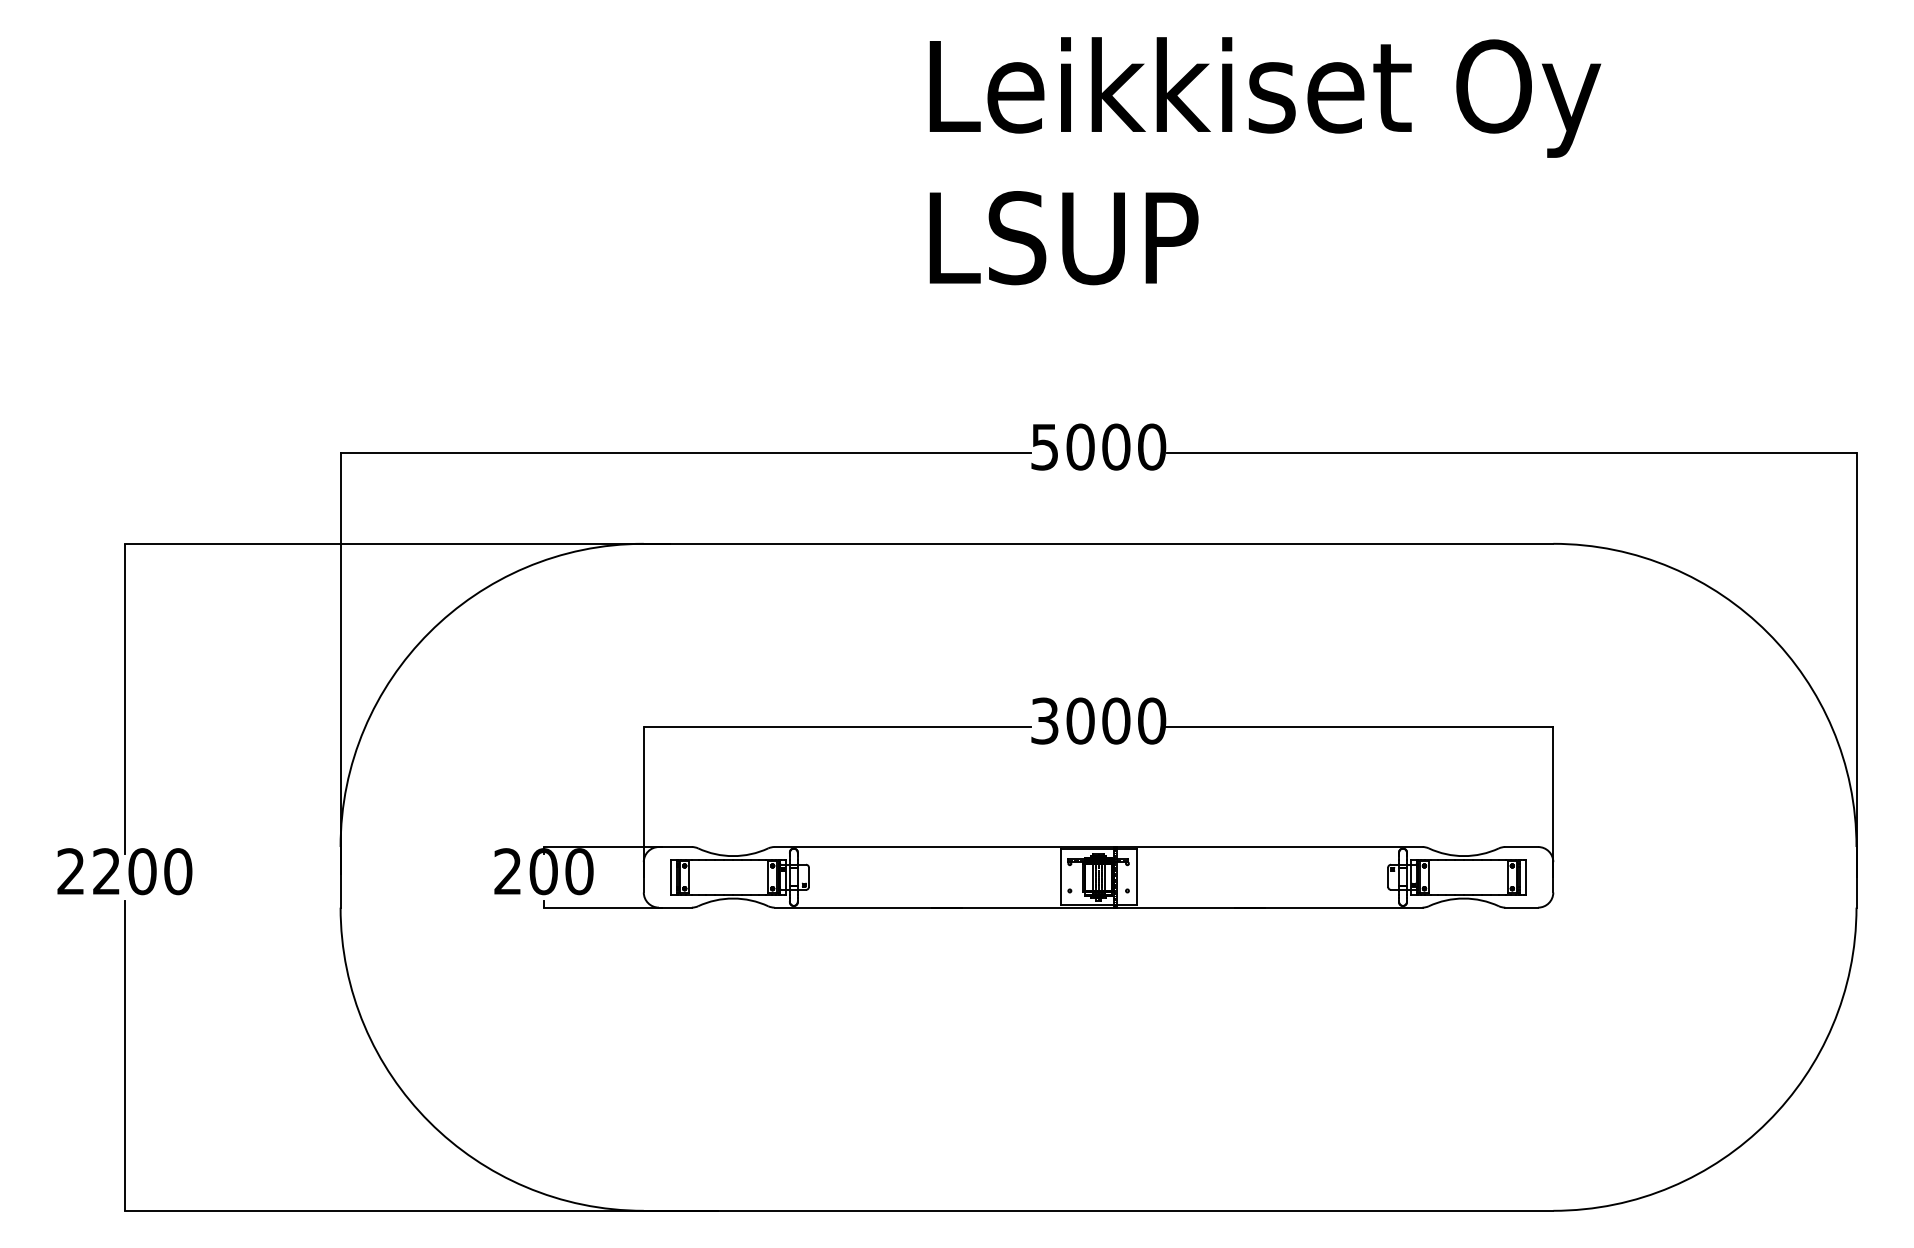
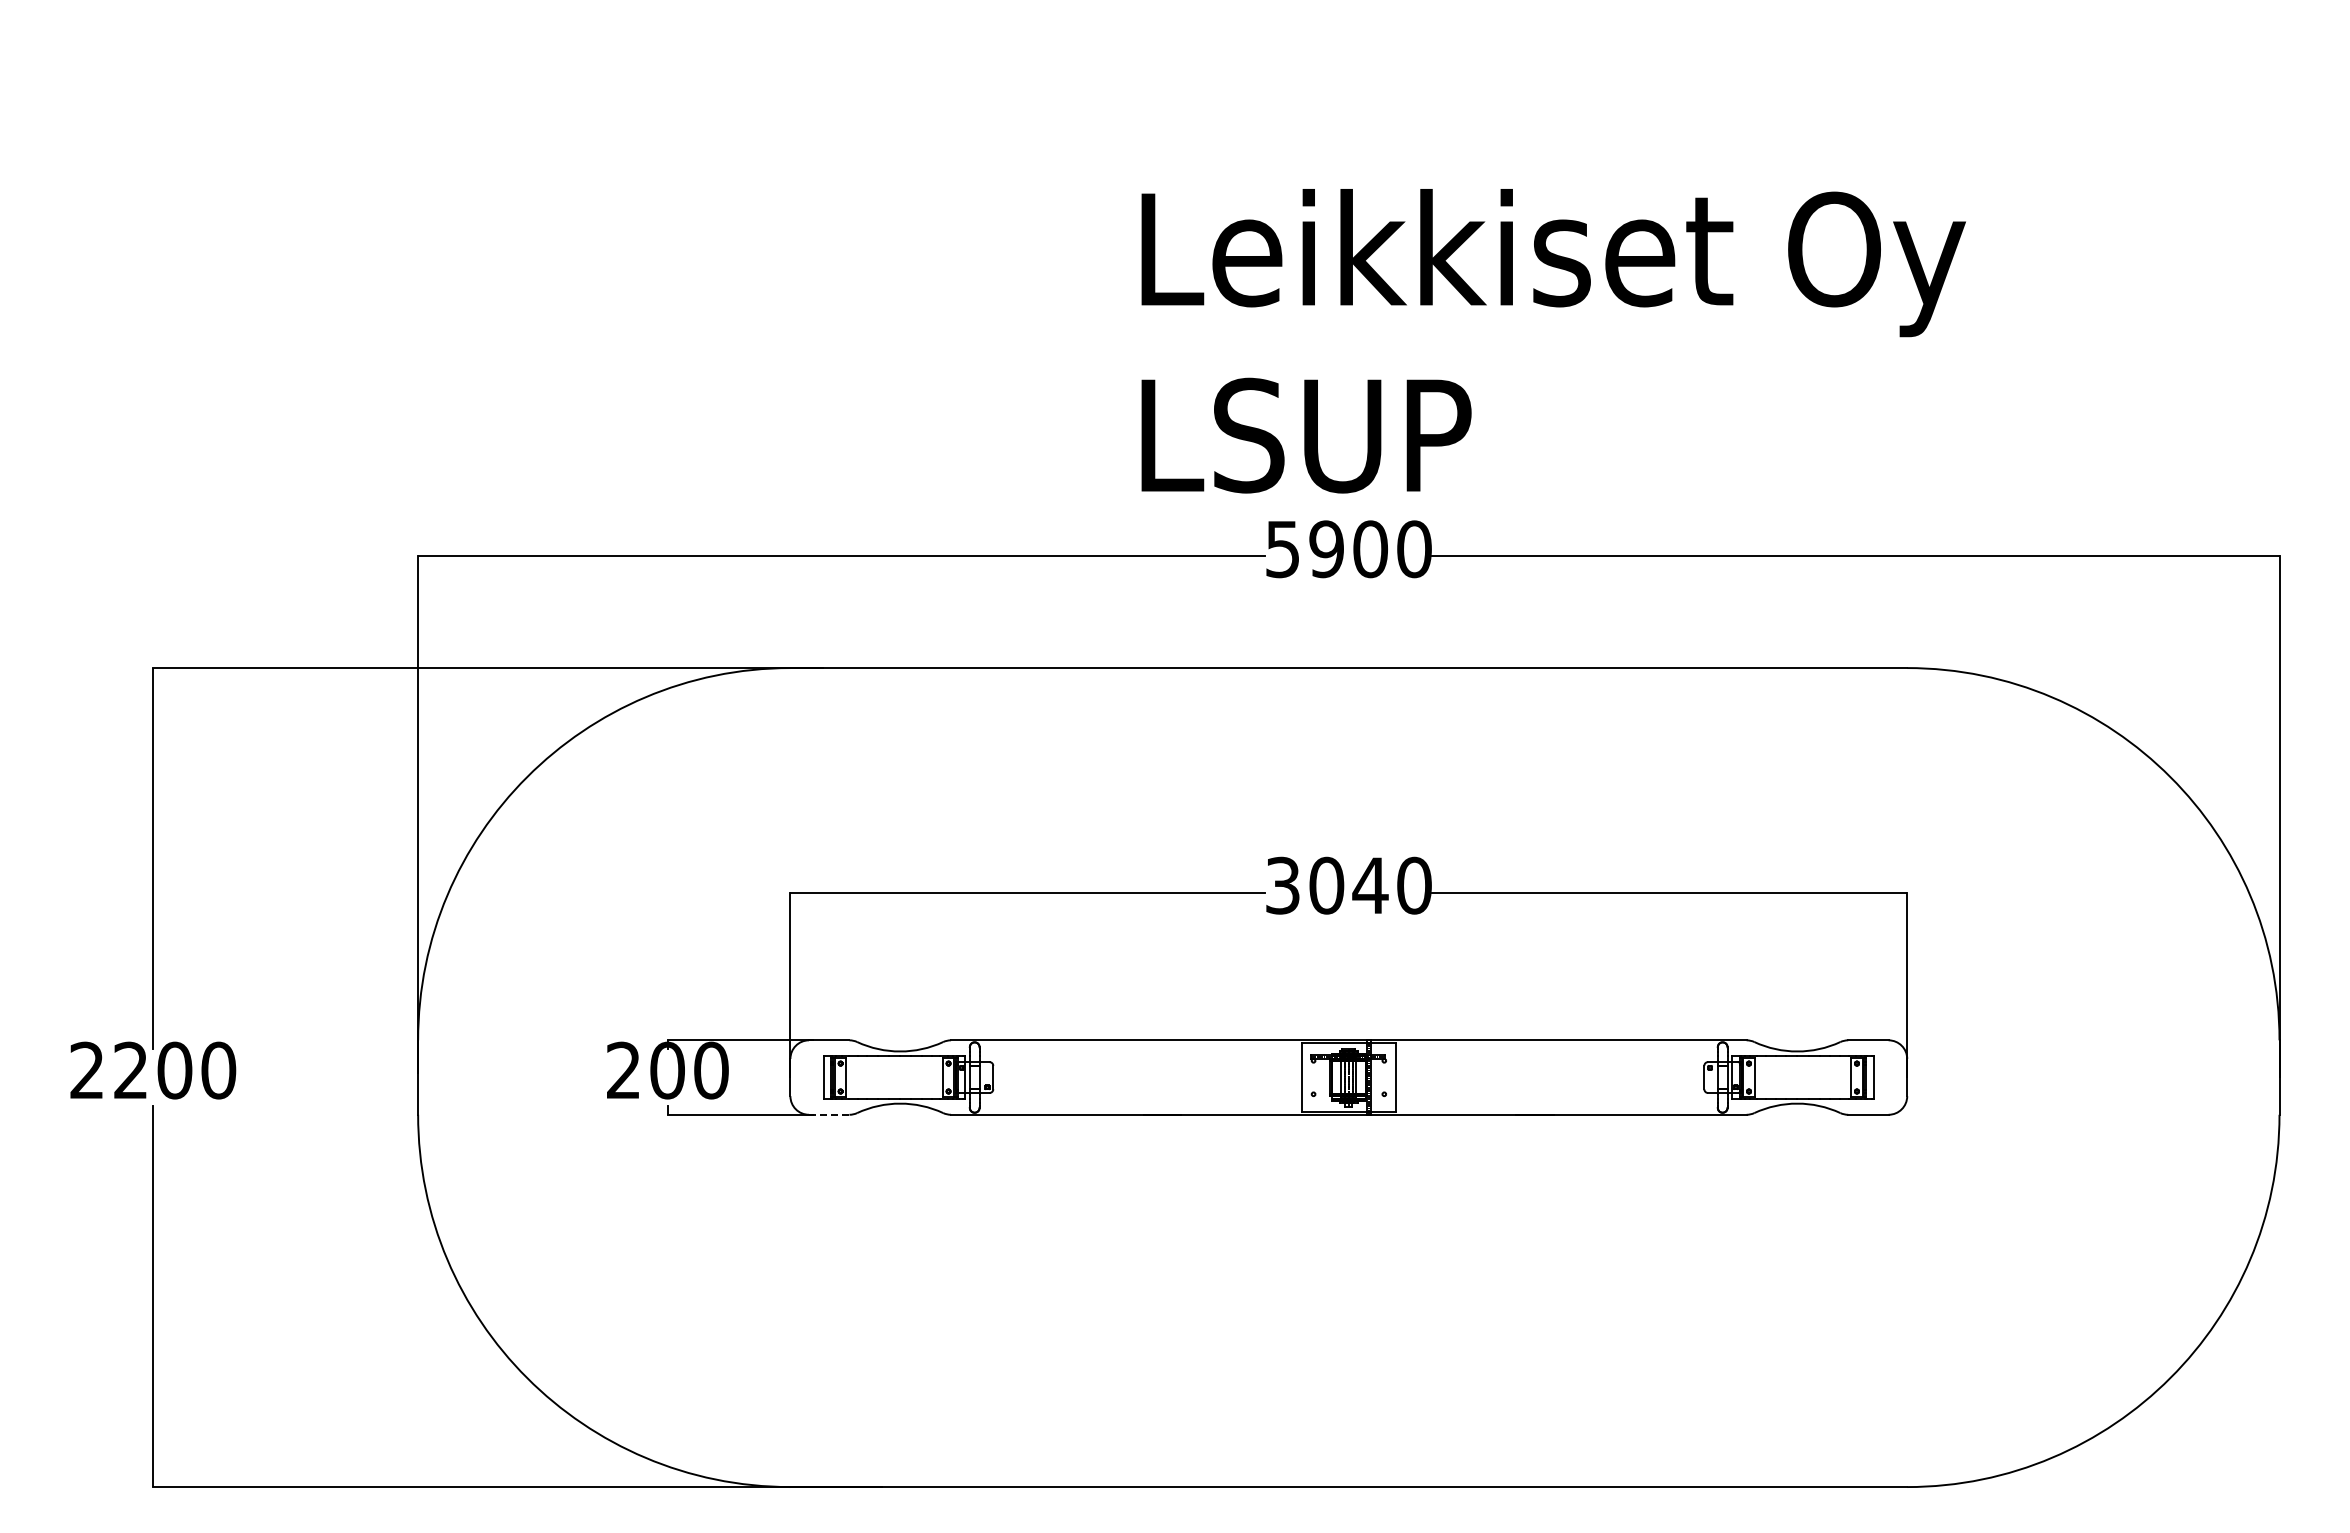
text: (1265, 161) -> (1553, 341), moved
text: (1080, 447) -> (1326, 549), 5000 -> 5900
text: (1116, 720) -> (1370, 885), 3000 -> 3040
line: (675, 907) -> (829, 1114), solid -> dashed

